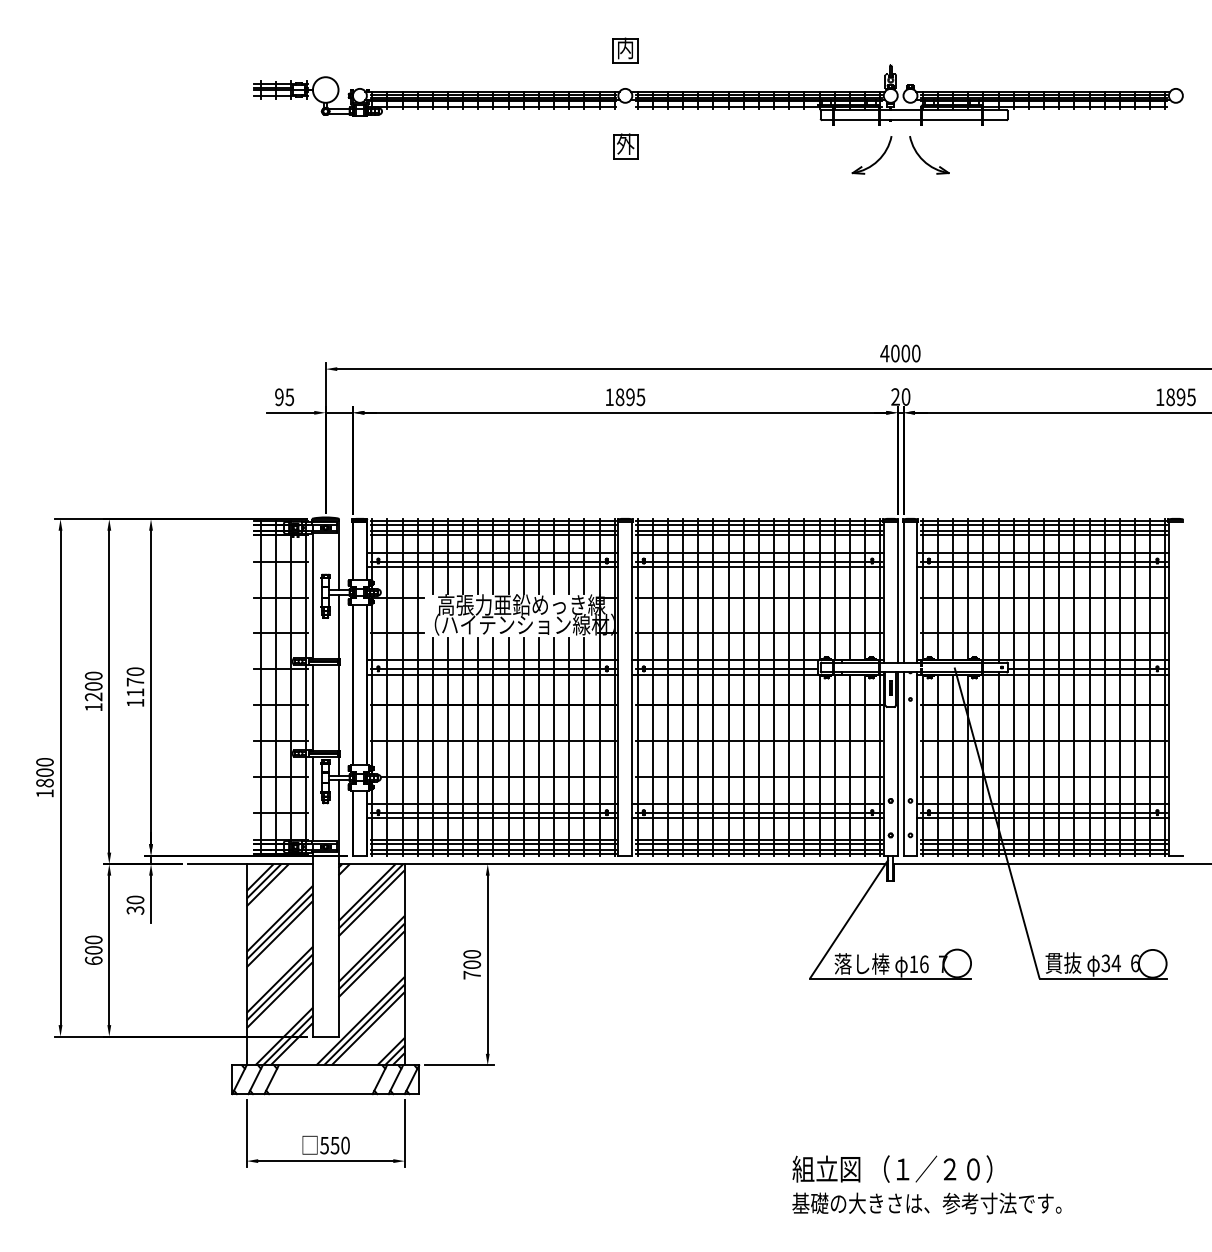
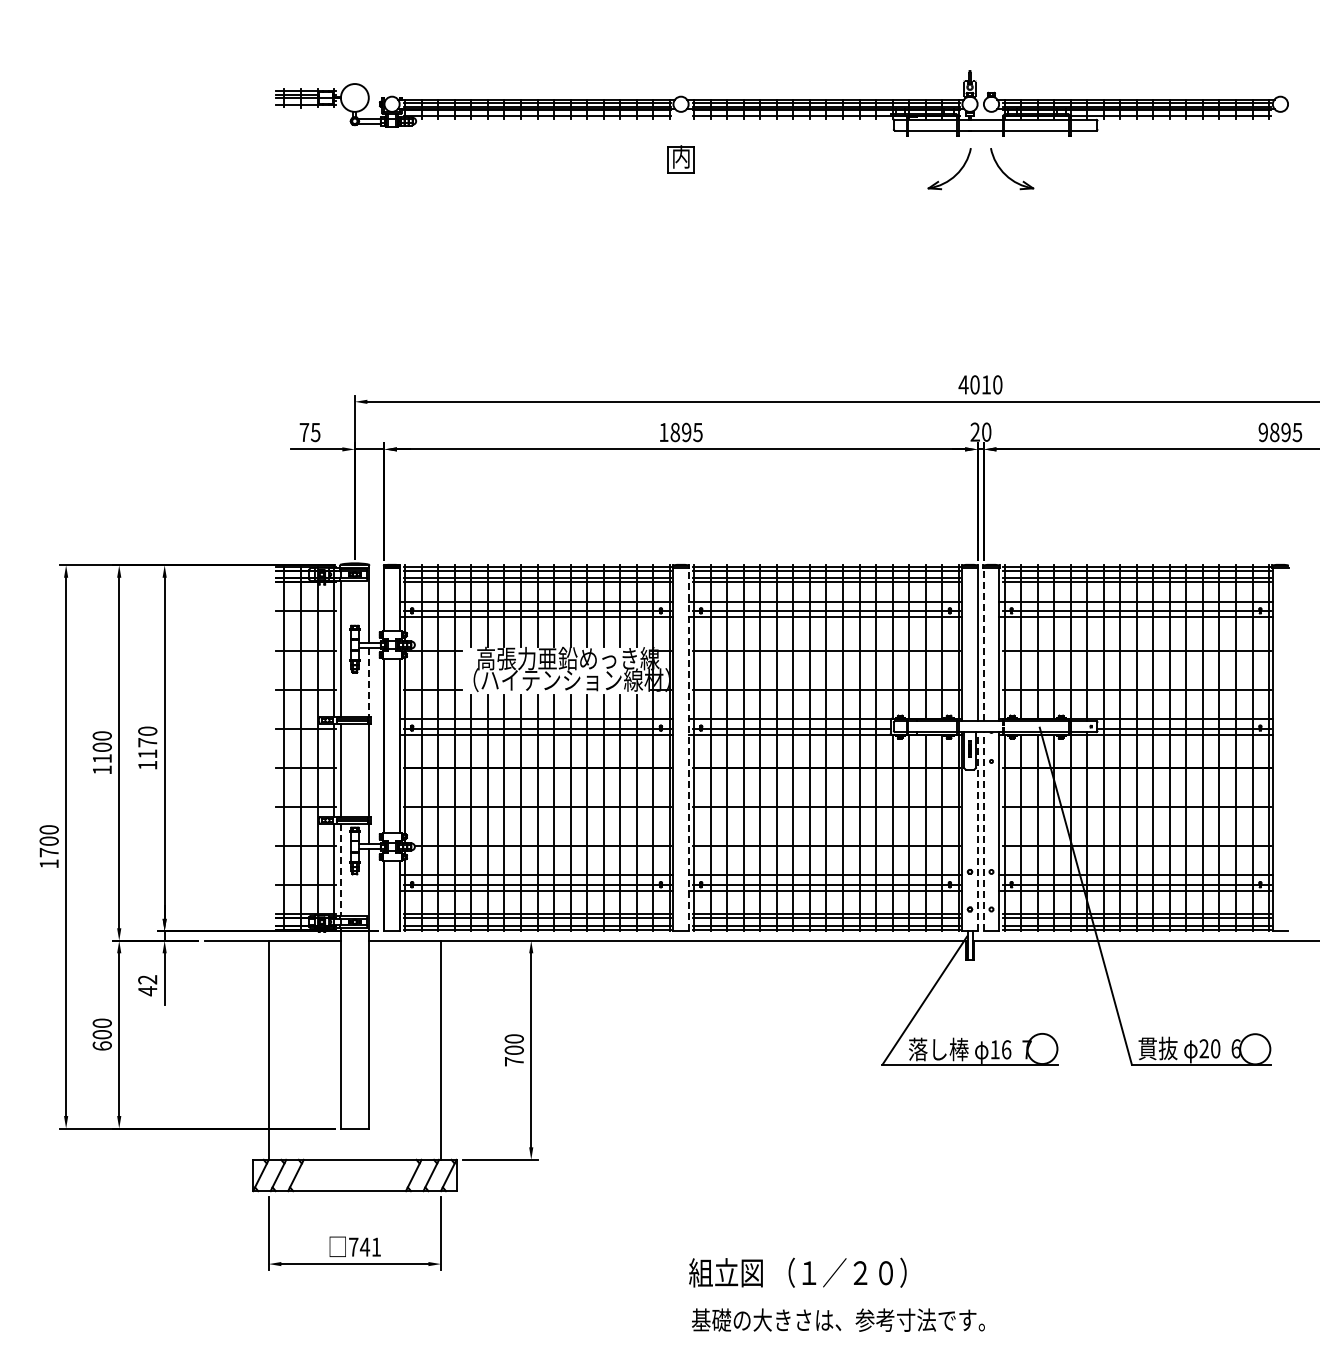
part: (624, 50) -> (680, 54), removed
text: (624, 143) -> (680, 156), 外 -> 内
text: (905, 353) -> (986, 384), 4000 -> 4010
text: (279, 397) -> (304, 432), 95 -> 75
text: (1159, 397) -> (1262, 432), 1895 -> 9895
line: (903, 592) -> (983, 644), solid -> dashed
line: (338, 626) -> (368, 682), solid -> dashed
line: (632, 688) -> (688, 749), solid -> dashed
text: (93, 696) -> (101, 758), 1200 -> 1100
line: (897, 763) -> (977, 831), solid -> dashed
line: (903, 763) -> (983, 831), solid -> dashed
text: (44, 783) -> (48, 852), 1800 -> 1700
line: (312, 799) -> (340, 870), solid -> dashed
text: (135, 905) -> (147, 985), 30 -> 42
text: (1110, 963) -> (1209, 1048), 34 -> 20
hatch: (325, 964) -> (354, 1049), removed
text: (334, 1144) -> (364, 1246), 550 -> 741
text: (892, 1168) -> (797, 1272), moved
text: (927, 1202) -> (838, 1319), moved

